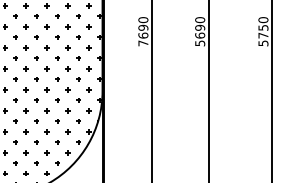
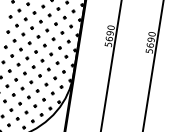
text: (143, 43) -> (108, 44), 7690 -> 5690

